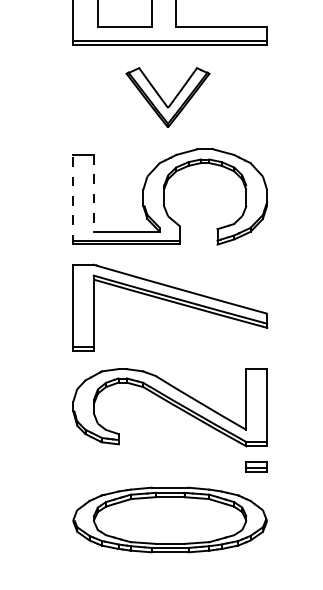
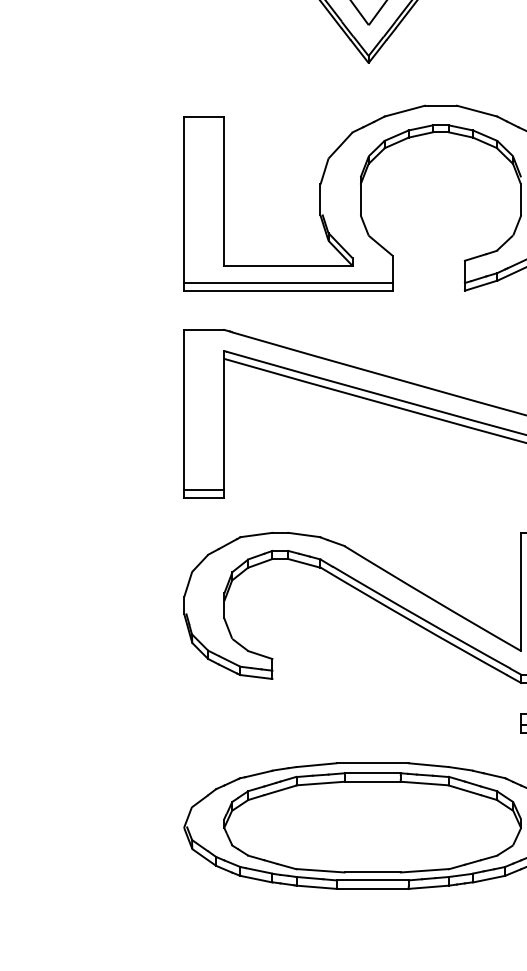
line: (93, 193) -> (223, 191), dashed -> solid
line: (73, 199) -> (184, 203), dashed -> solid

